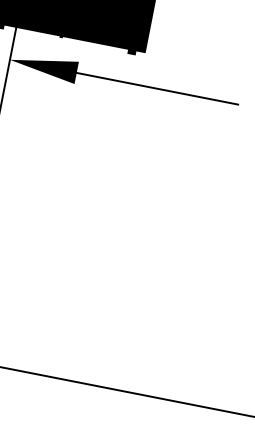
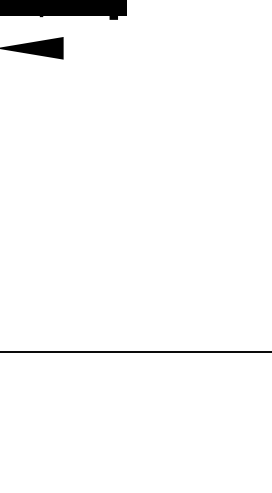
line: (157, 88) -> (145, 48), removed

